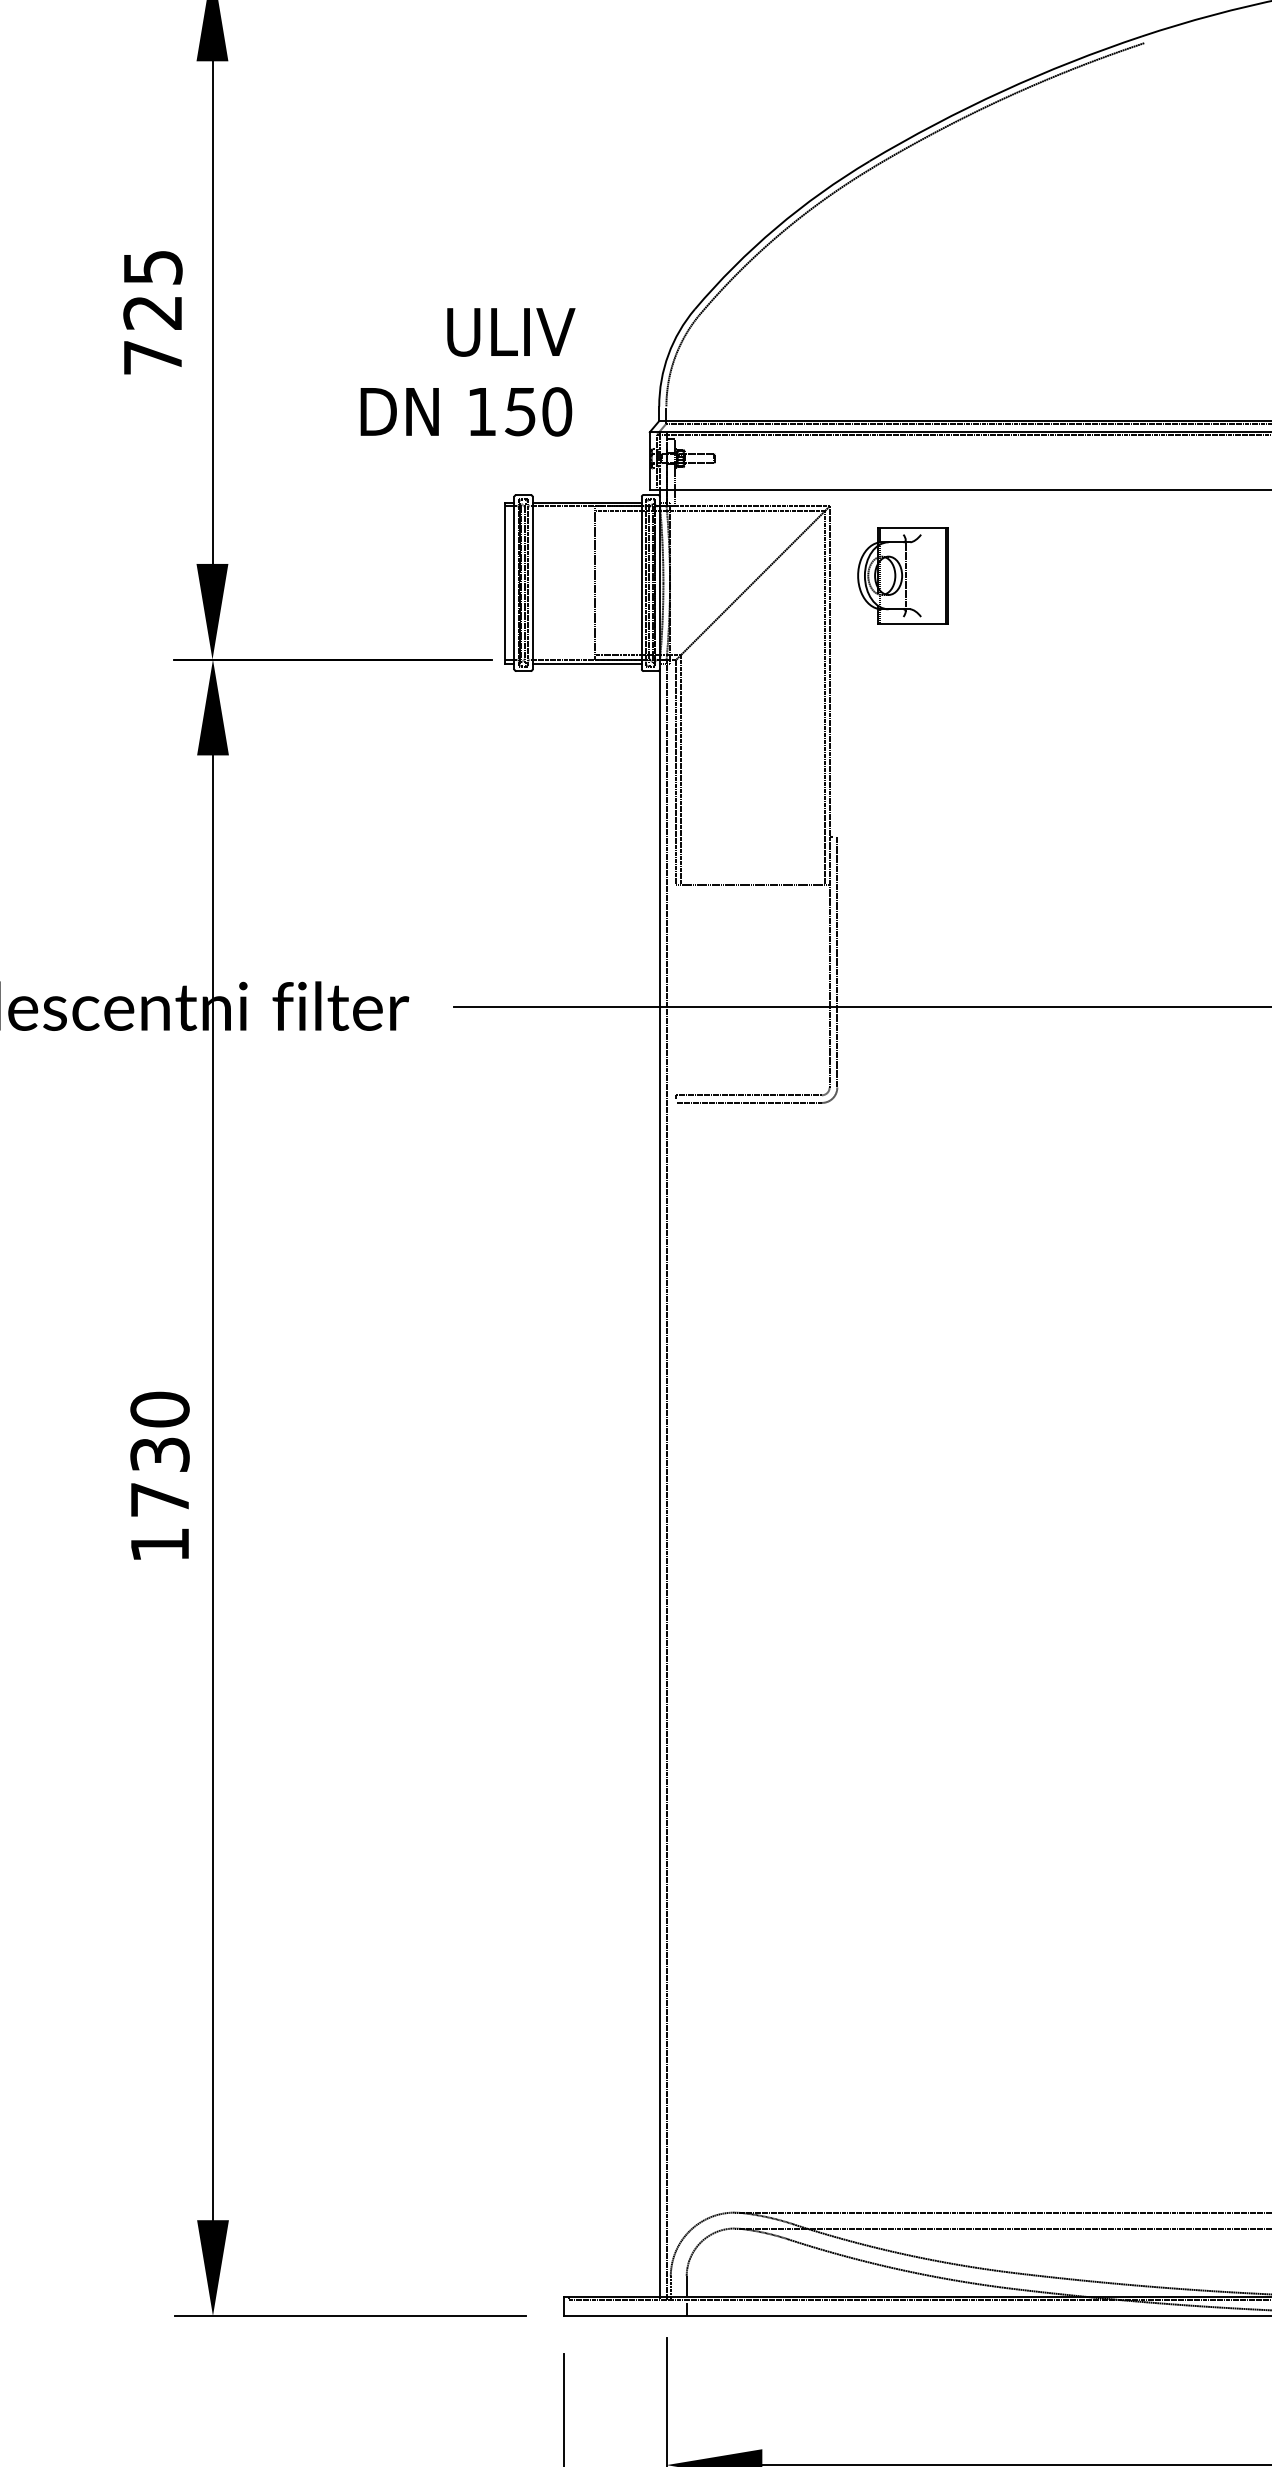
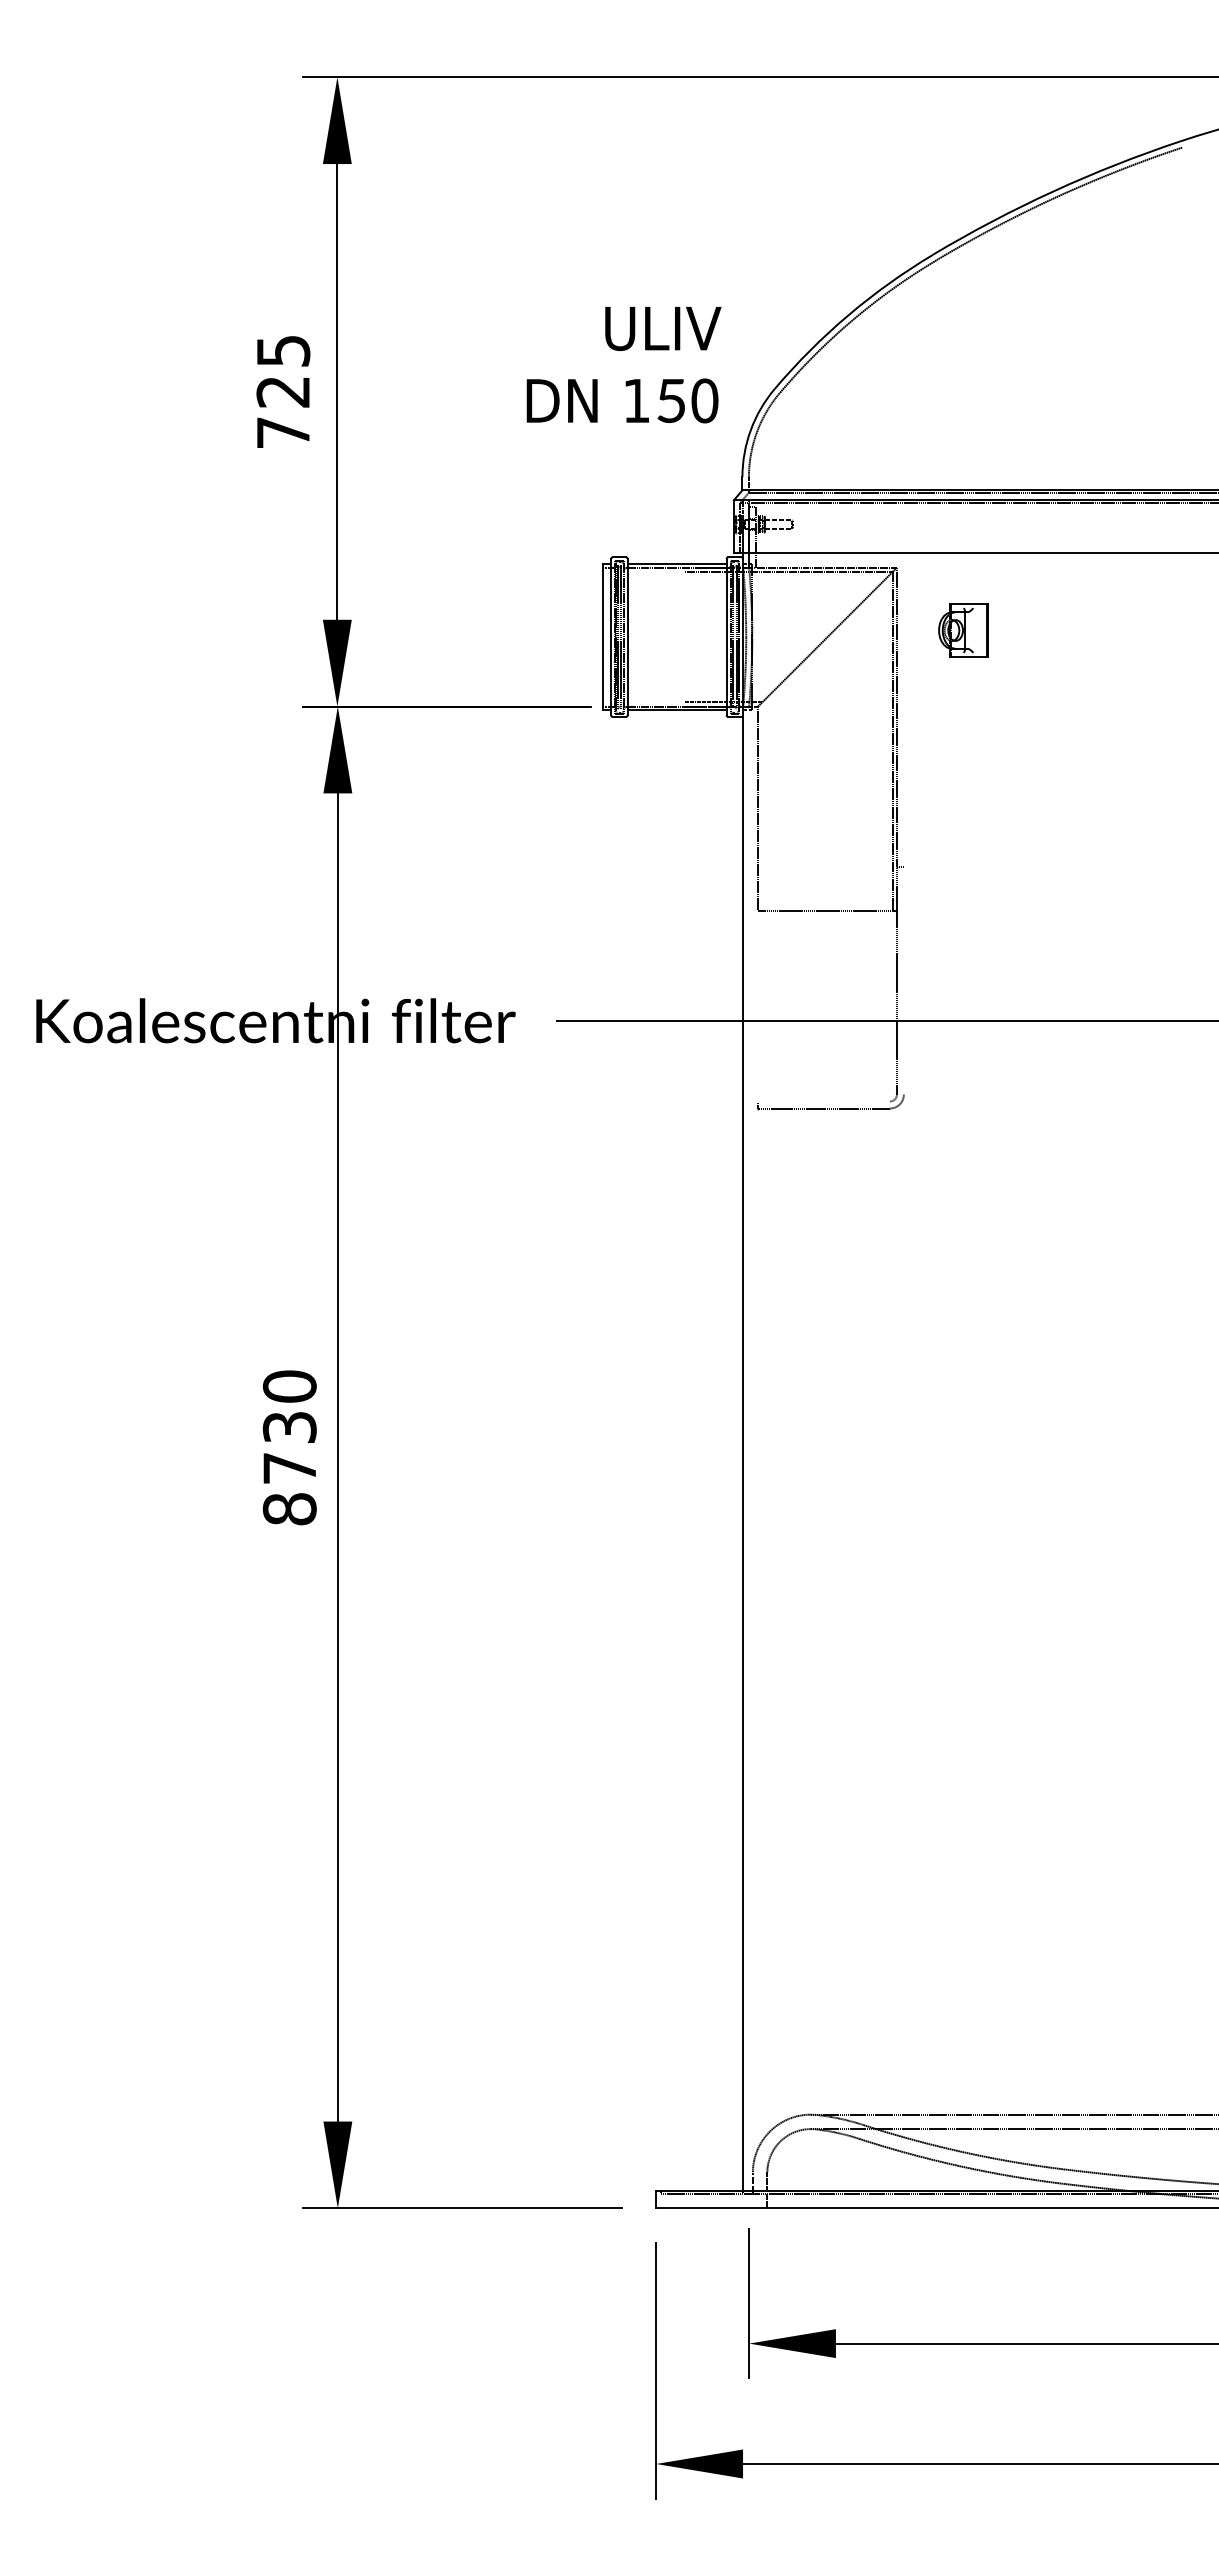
text: (467, 372) -> (623, 365), moved
part: (903, 575) -> (963, 630), size x0.6
line: (595, 582) -> (684, 636), removed
line: (681, 769) -> (762, 806), removed
line: (836, 961) -> (903, 980), removed
line: (749, 1095) -> (824, 1101), removed
line: (667, 1479) -> (749, 1449), removed
text: (159, 1545) -> (289, 1509), 1730 -> 8730

